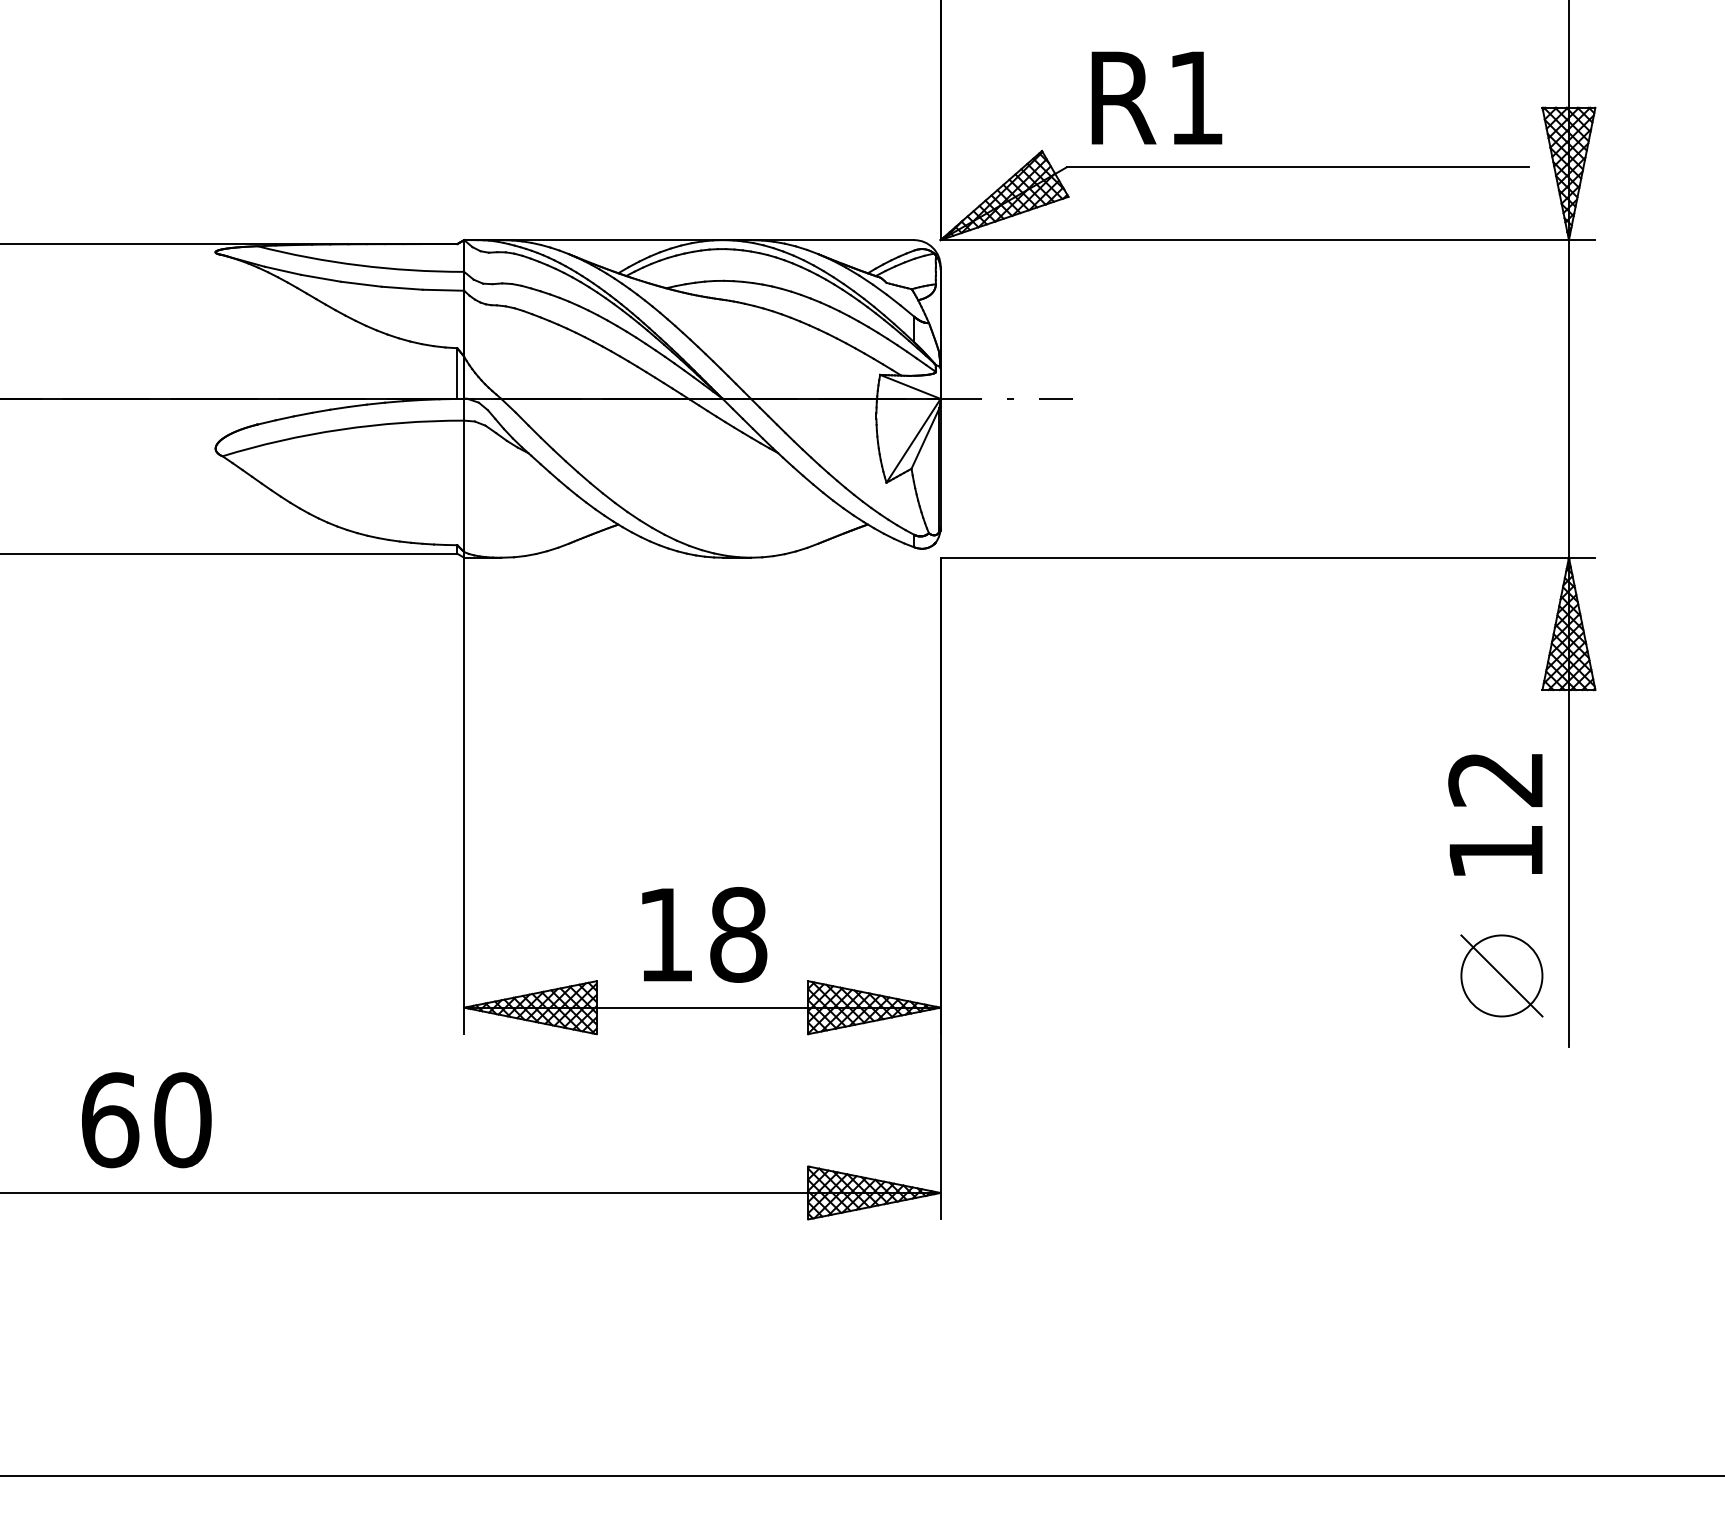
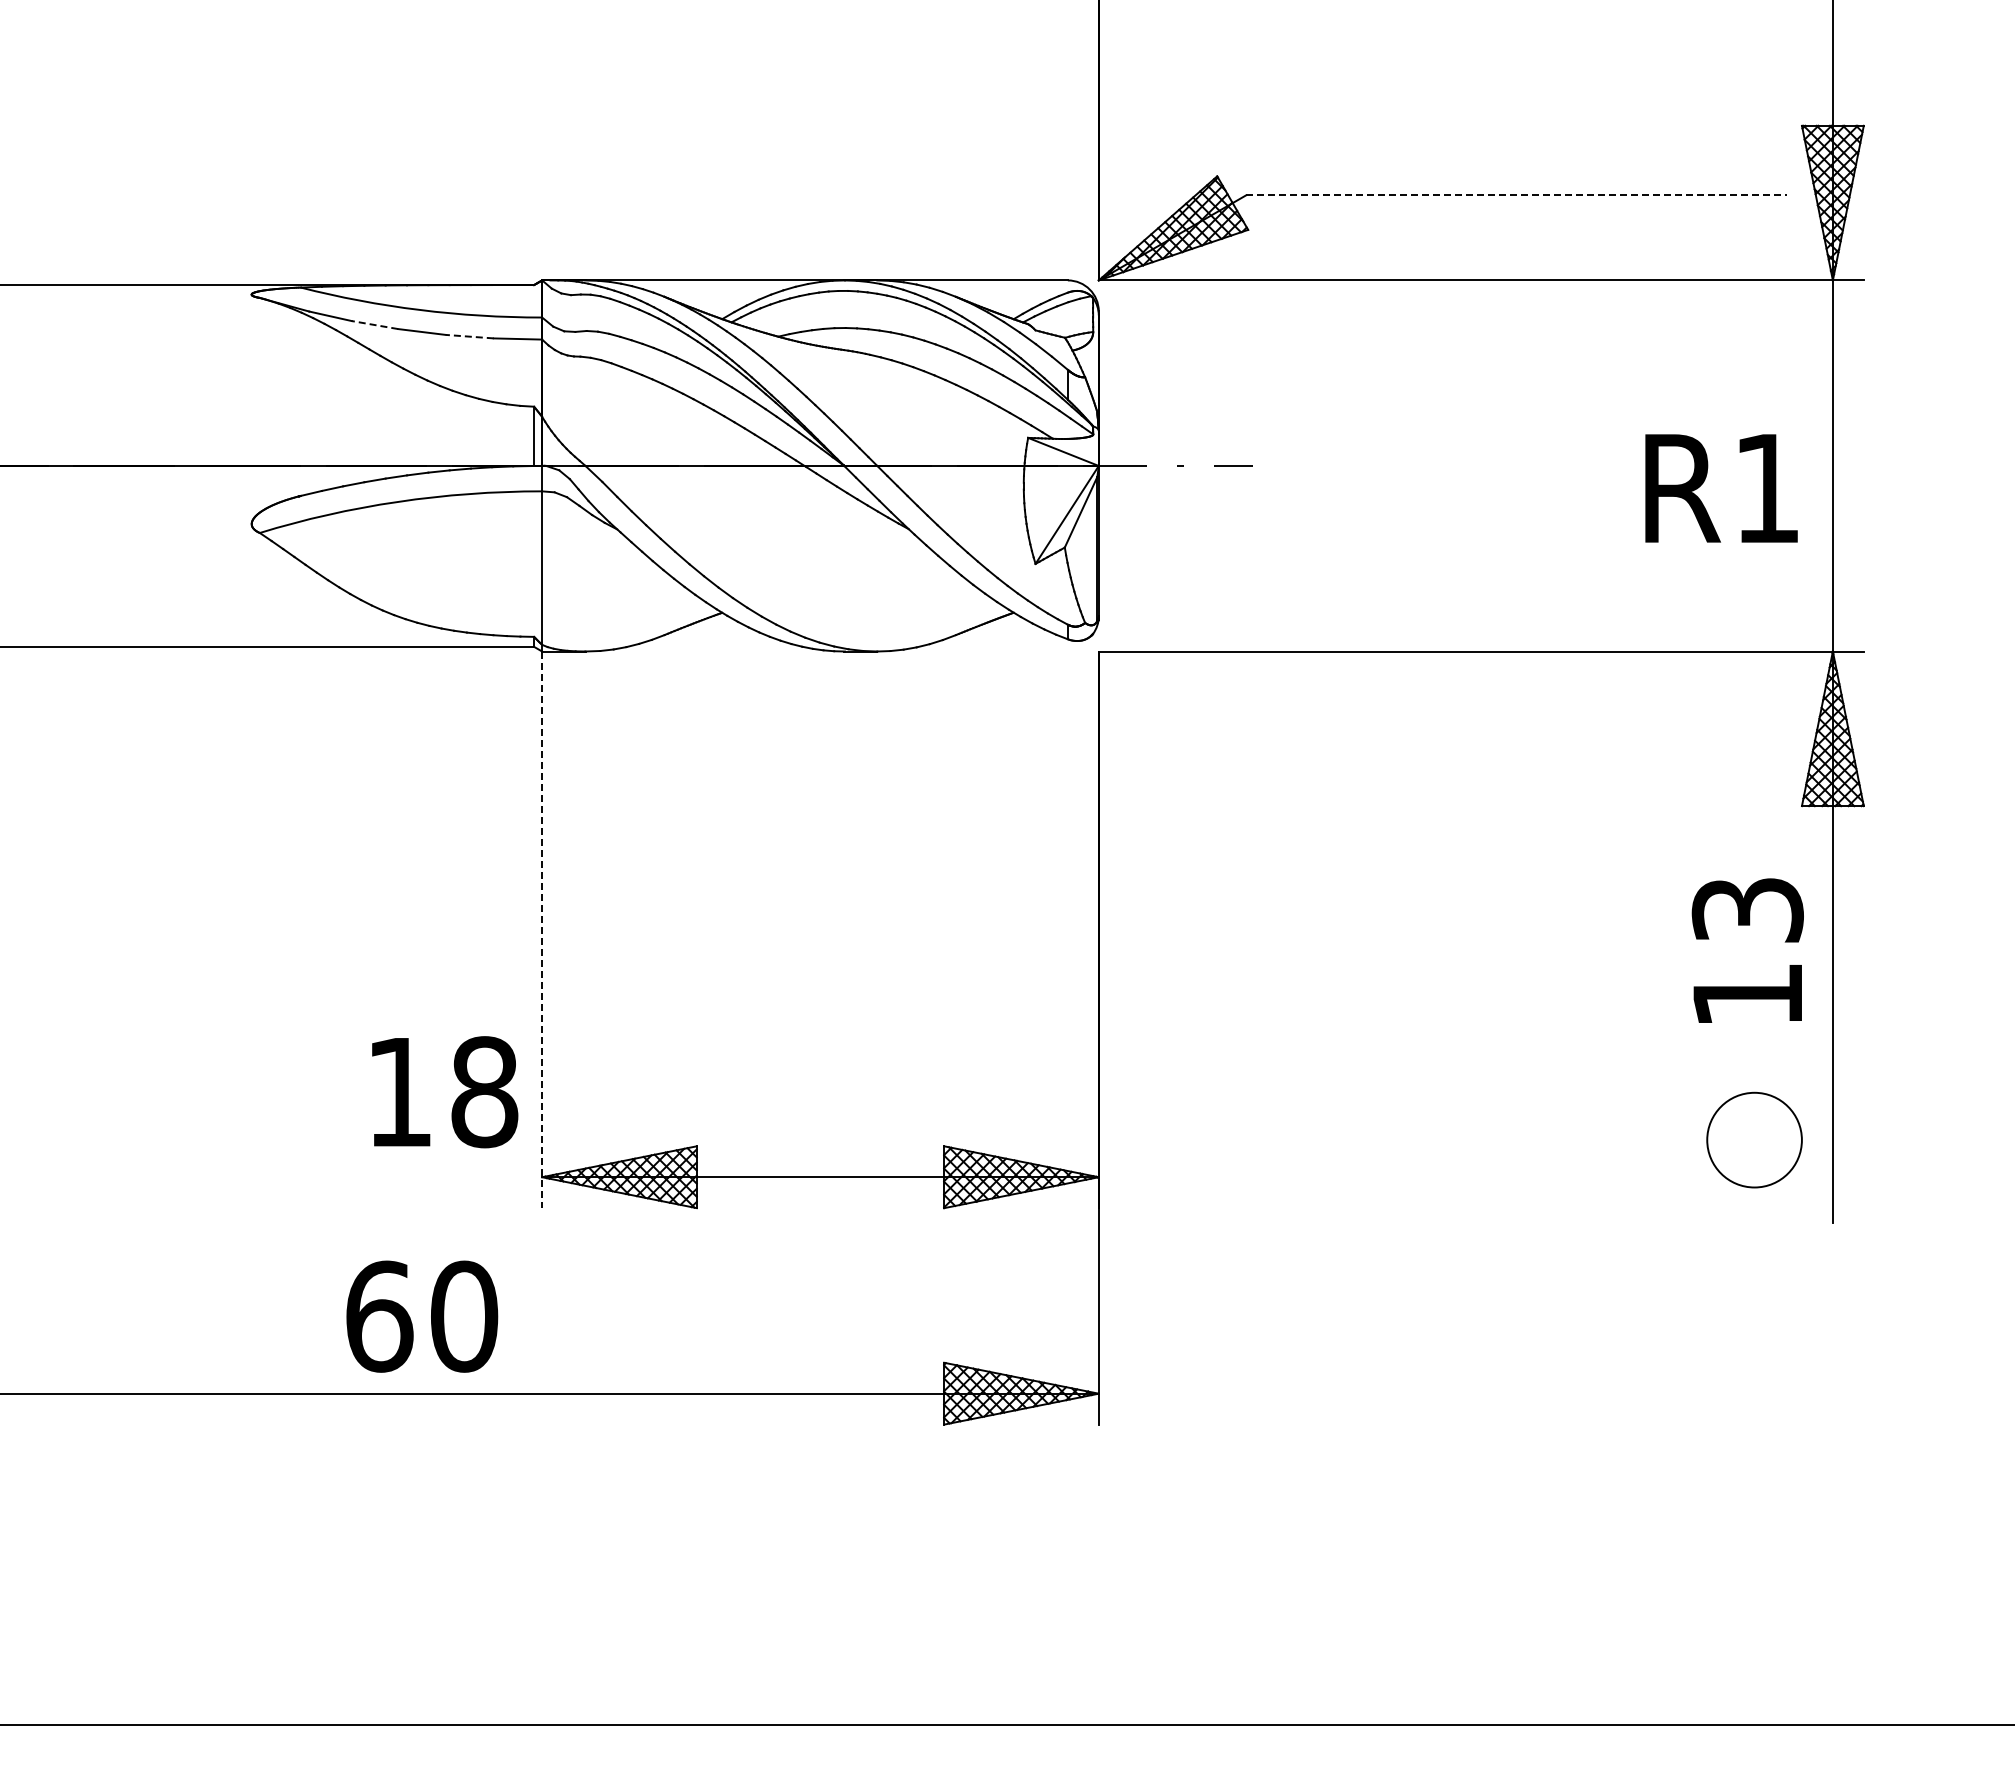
text: (1156, 98) -> (1721, 488), moved
line: (1298, 167) -> (1516, 195), solid -> dashed
line: (320, 278) -> (374, 325), solid -> dashed
line: (402, 288) -> (469, 336), solid -> dashed
text: (1495, 779) -> (1747, 910), 12 -> 13
line: (464, 796) -> (542, 930), solid -> dashed
text: (705, 935) -> (445, 1092), moved
line: (1501, 975) -> (1754, 1139), removed
text: (146, 1120) -> (422, 1316), moved

